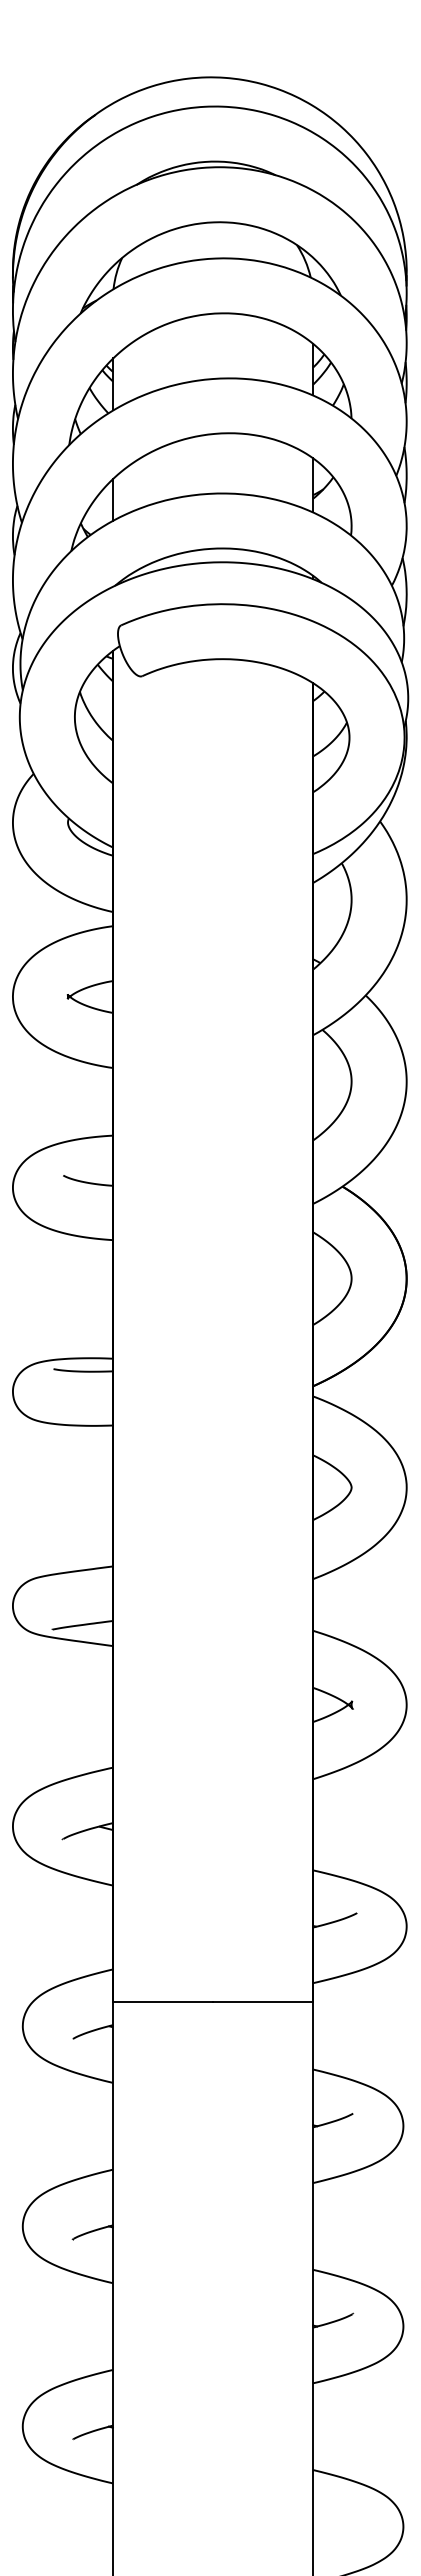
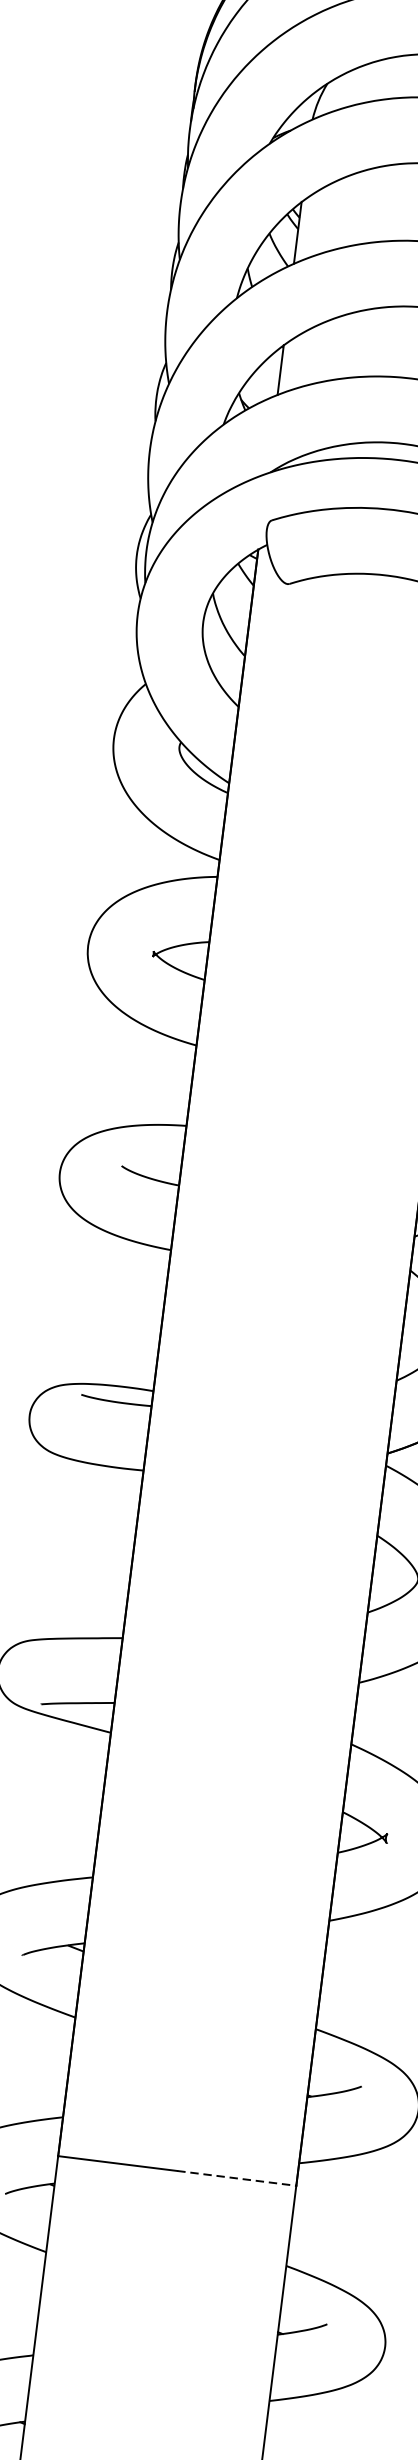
line: (263, 2002) -> (237, 2178), solid -> dashed

